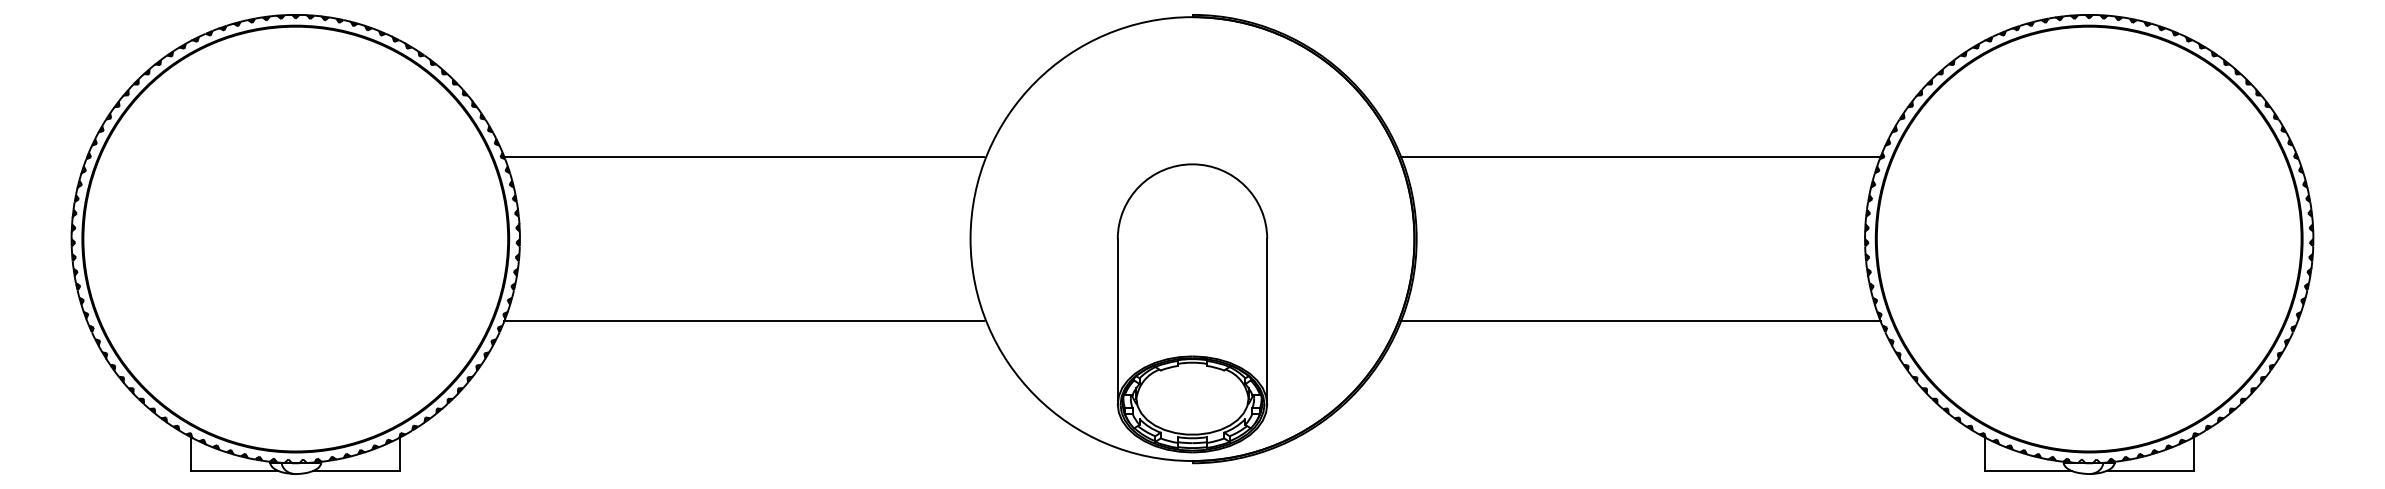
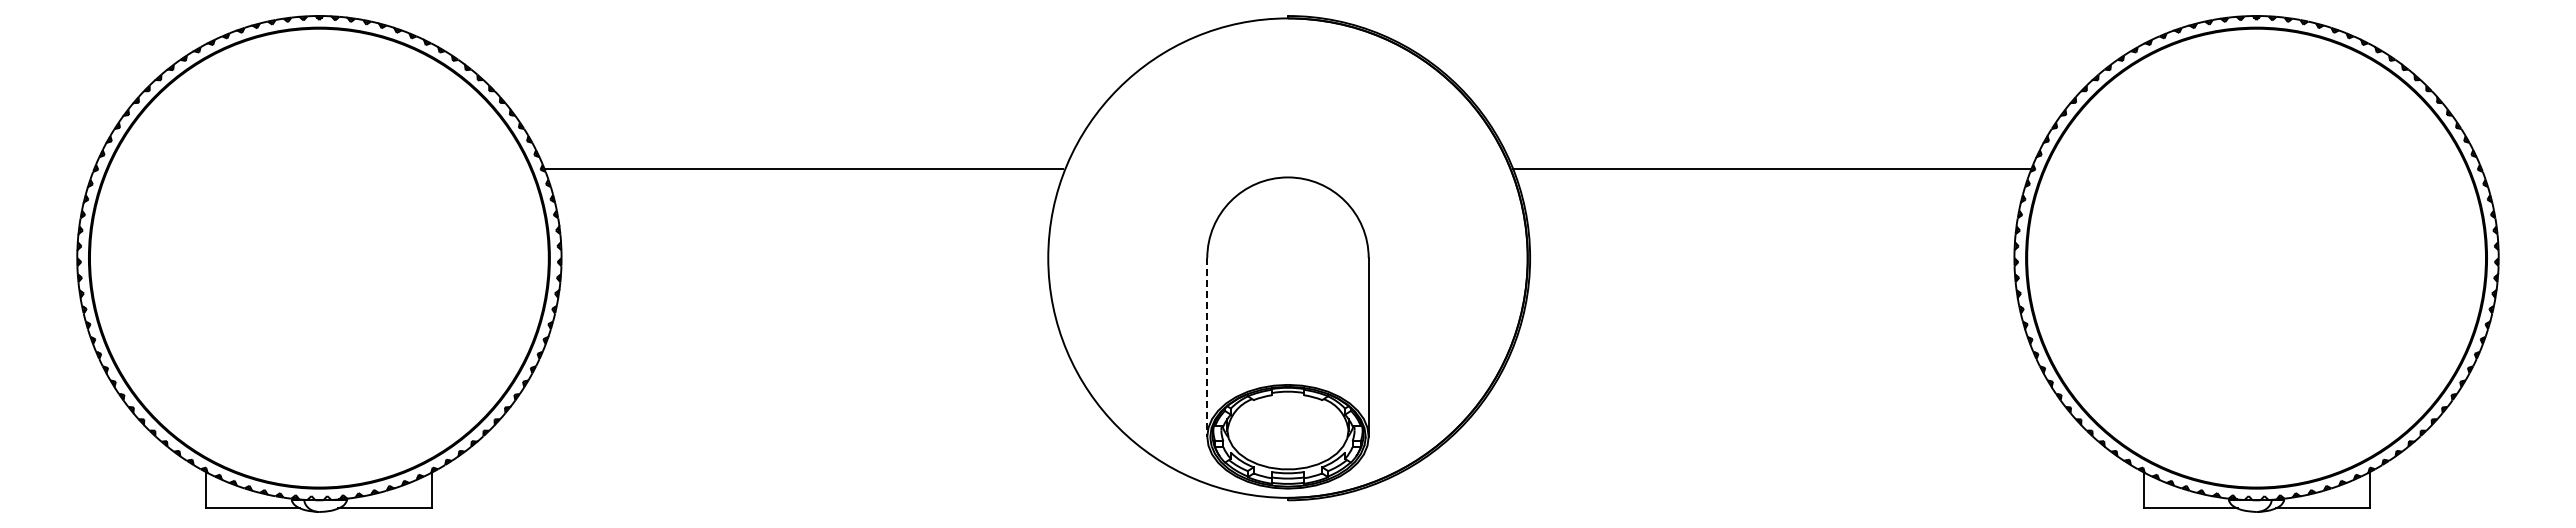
line: (743, 320) -> (803, 346), removed
line: (1641, 320) -> (1772, 346), removed
line: (1117, 321) -> (1207, 347), solid -> dashed

